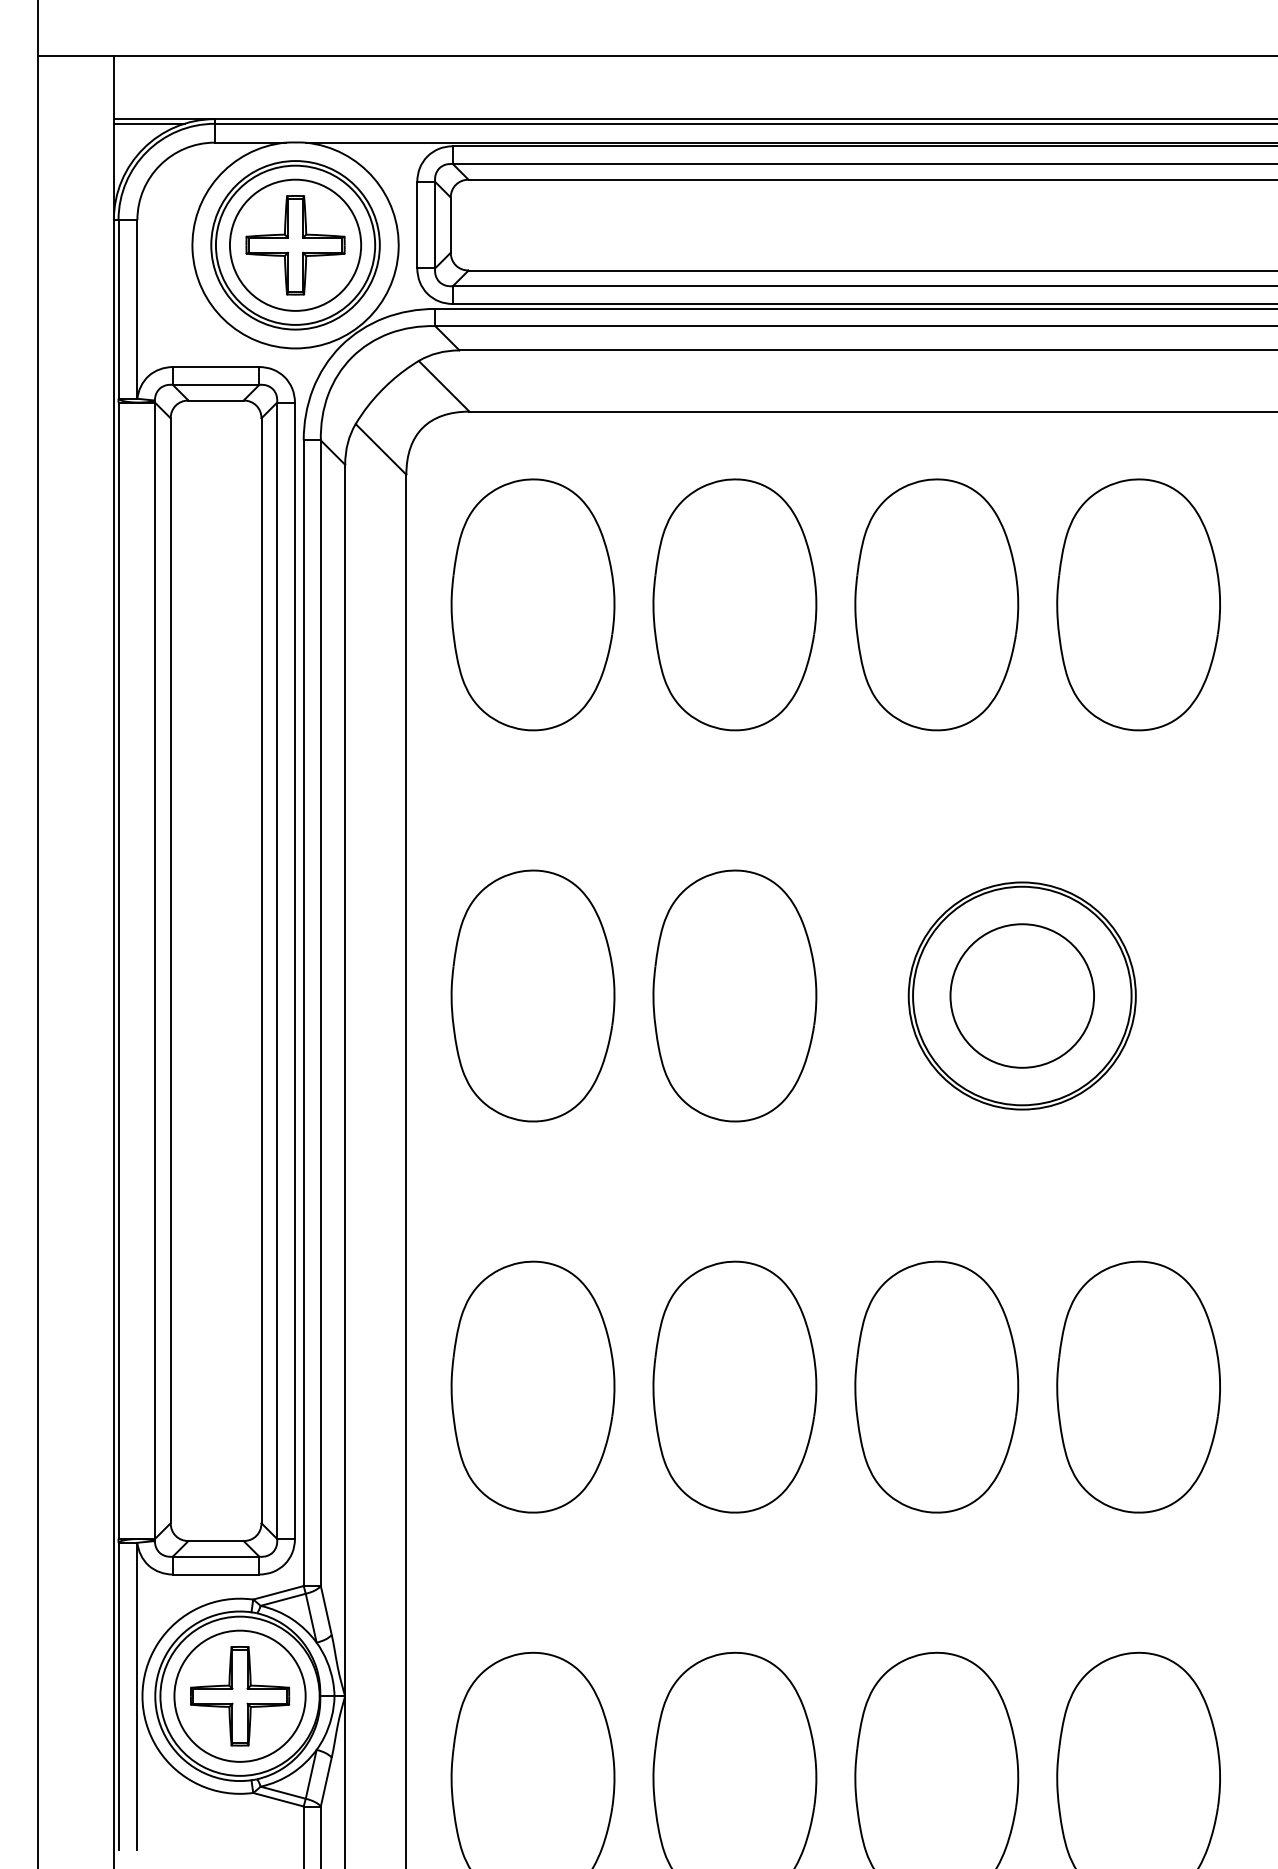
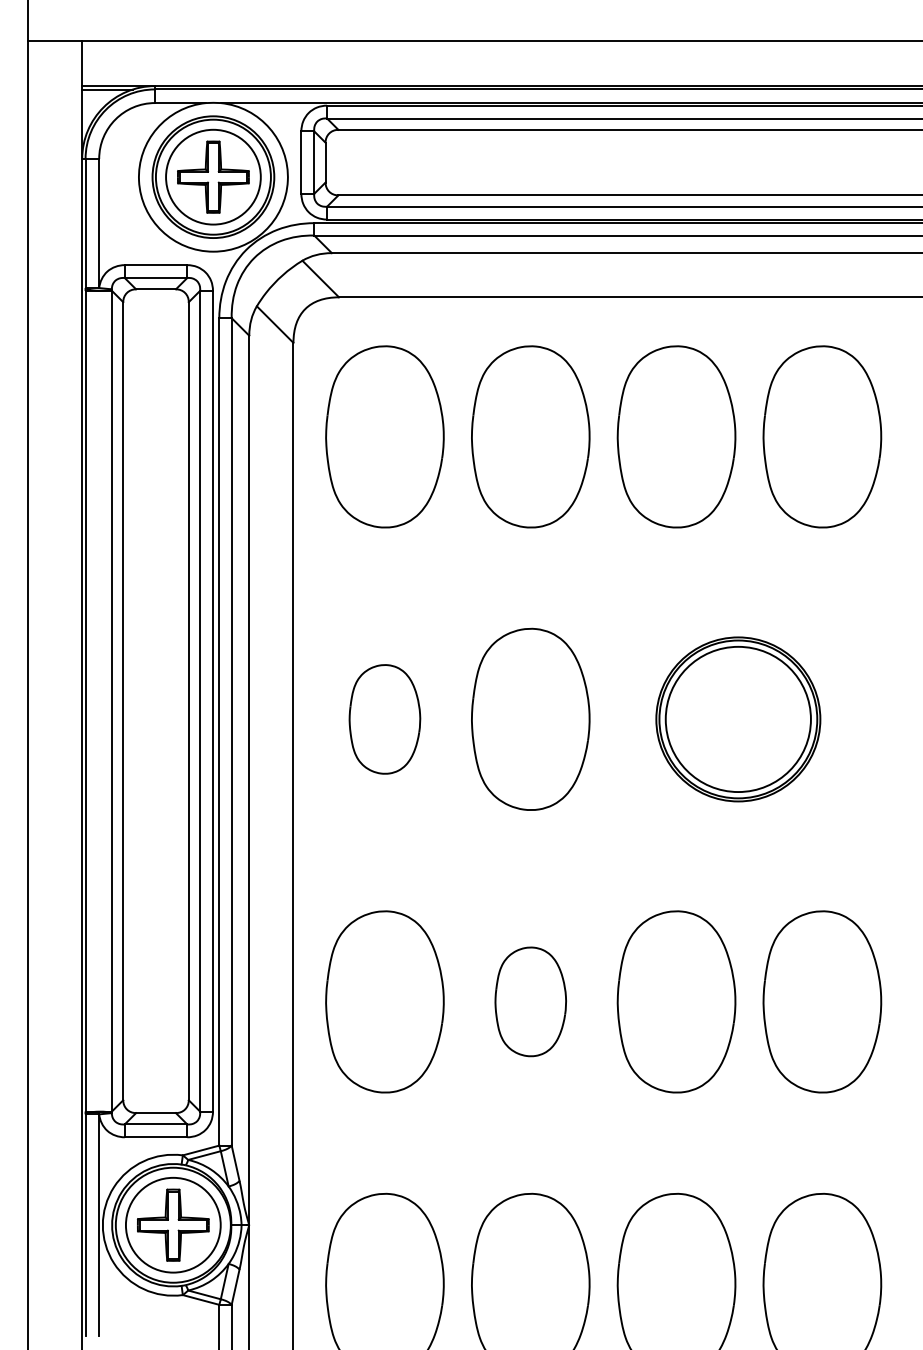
part: (532, 995) -> (384, 719), size x0.6
circle: (1022, 995) -> (738, 719), size x1.4
part: (734, 1386) -> (530, 1001), size x0.6

